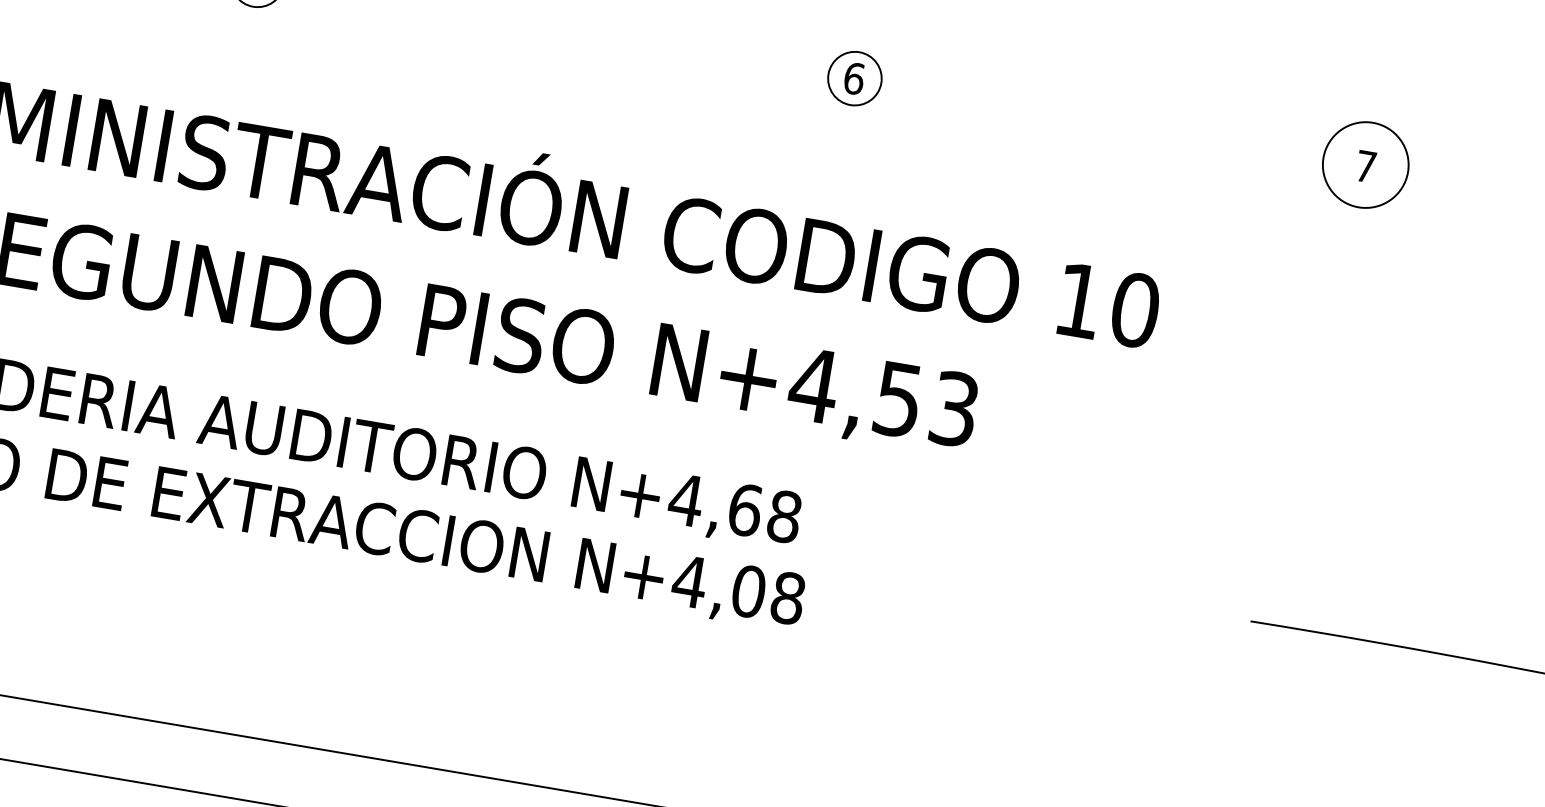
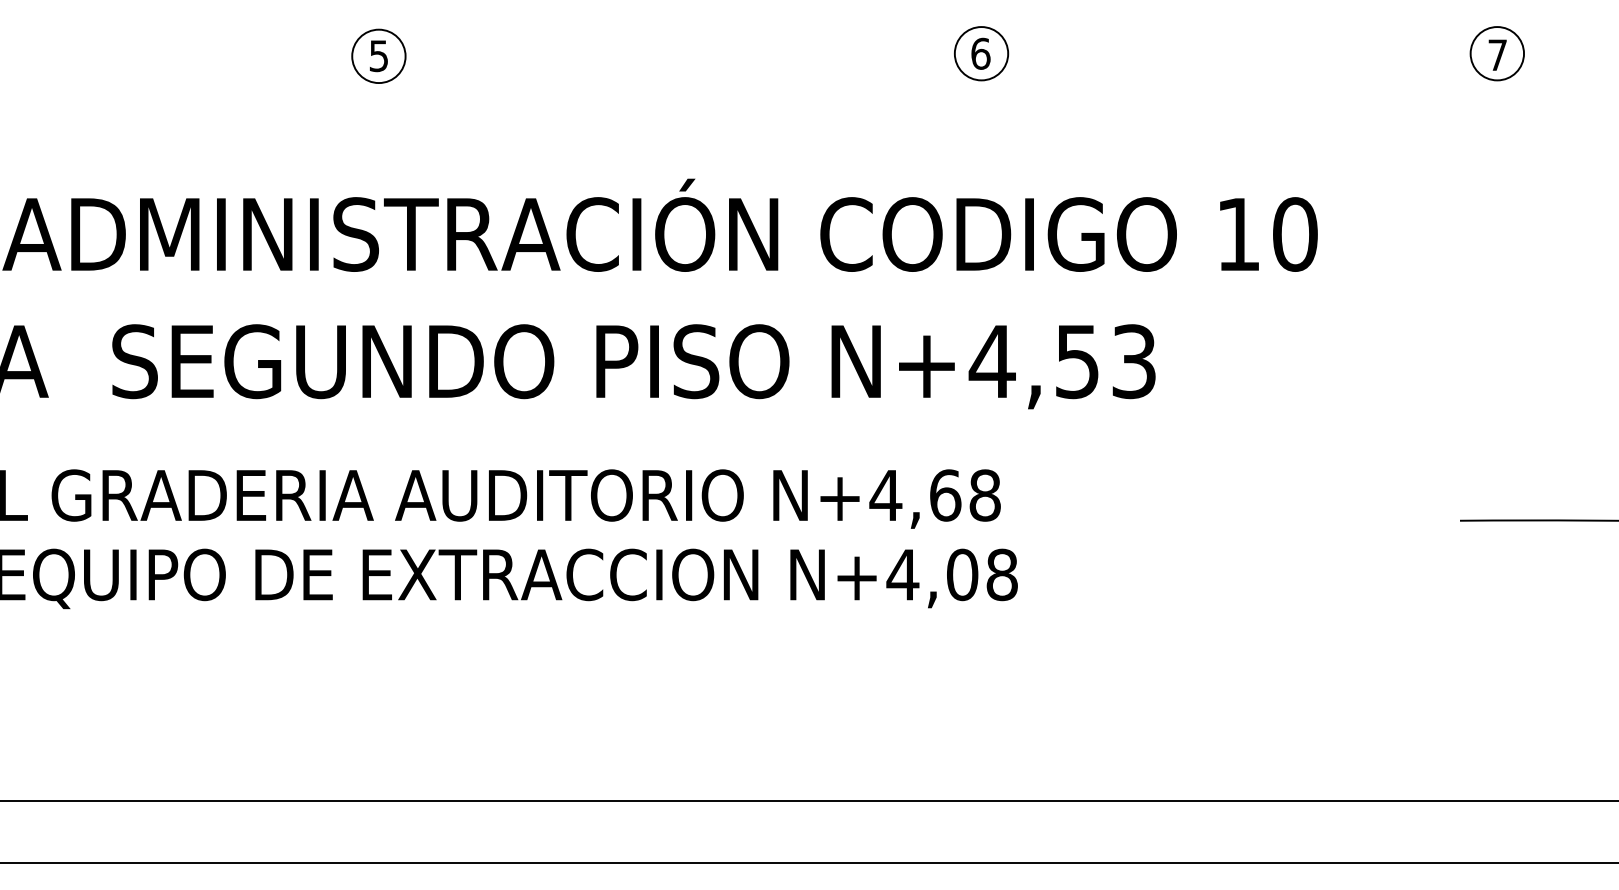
circle: (1365, 164) -> (1497, 53), size x0.62

